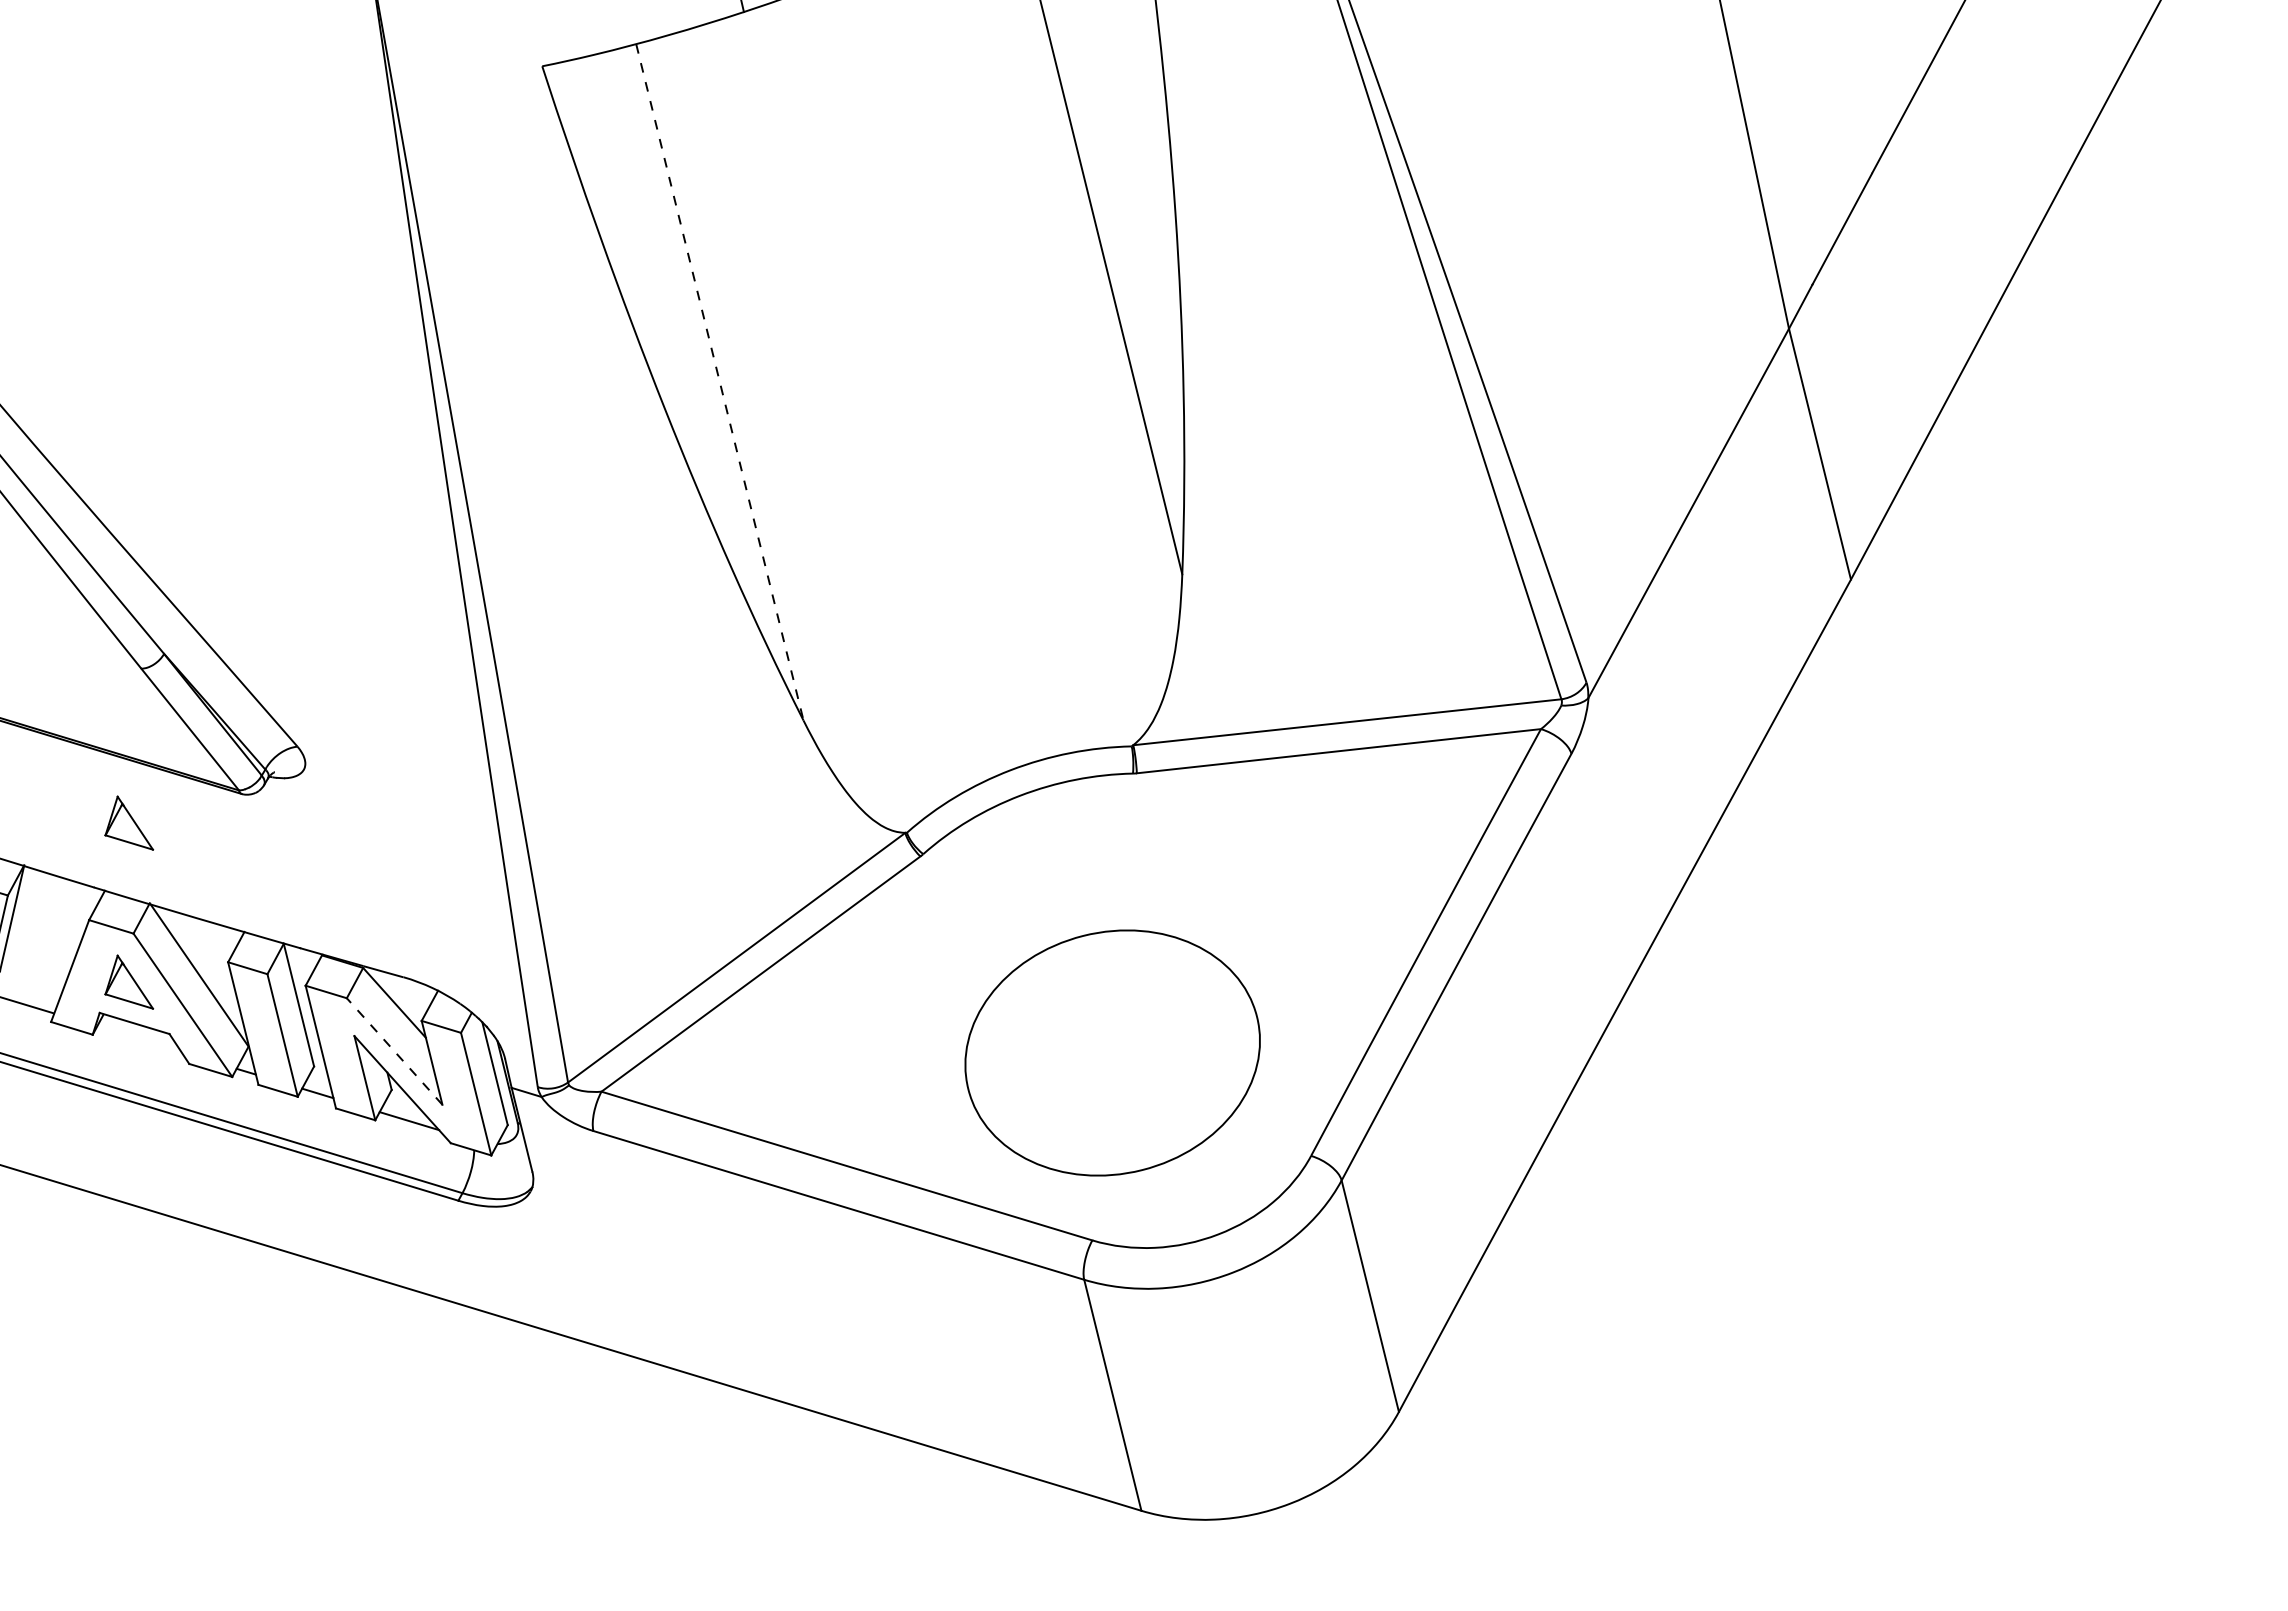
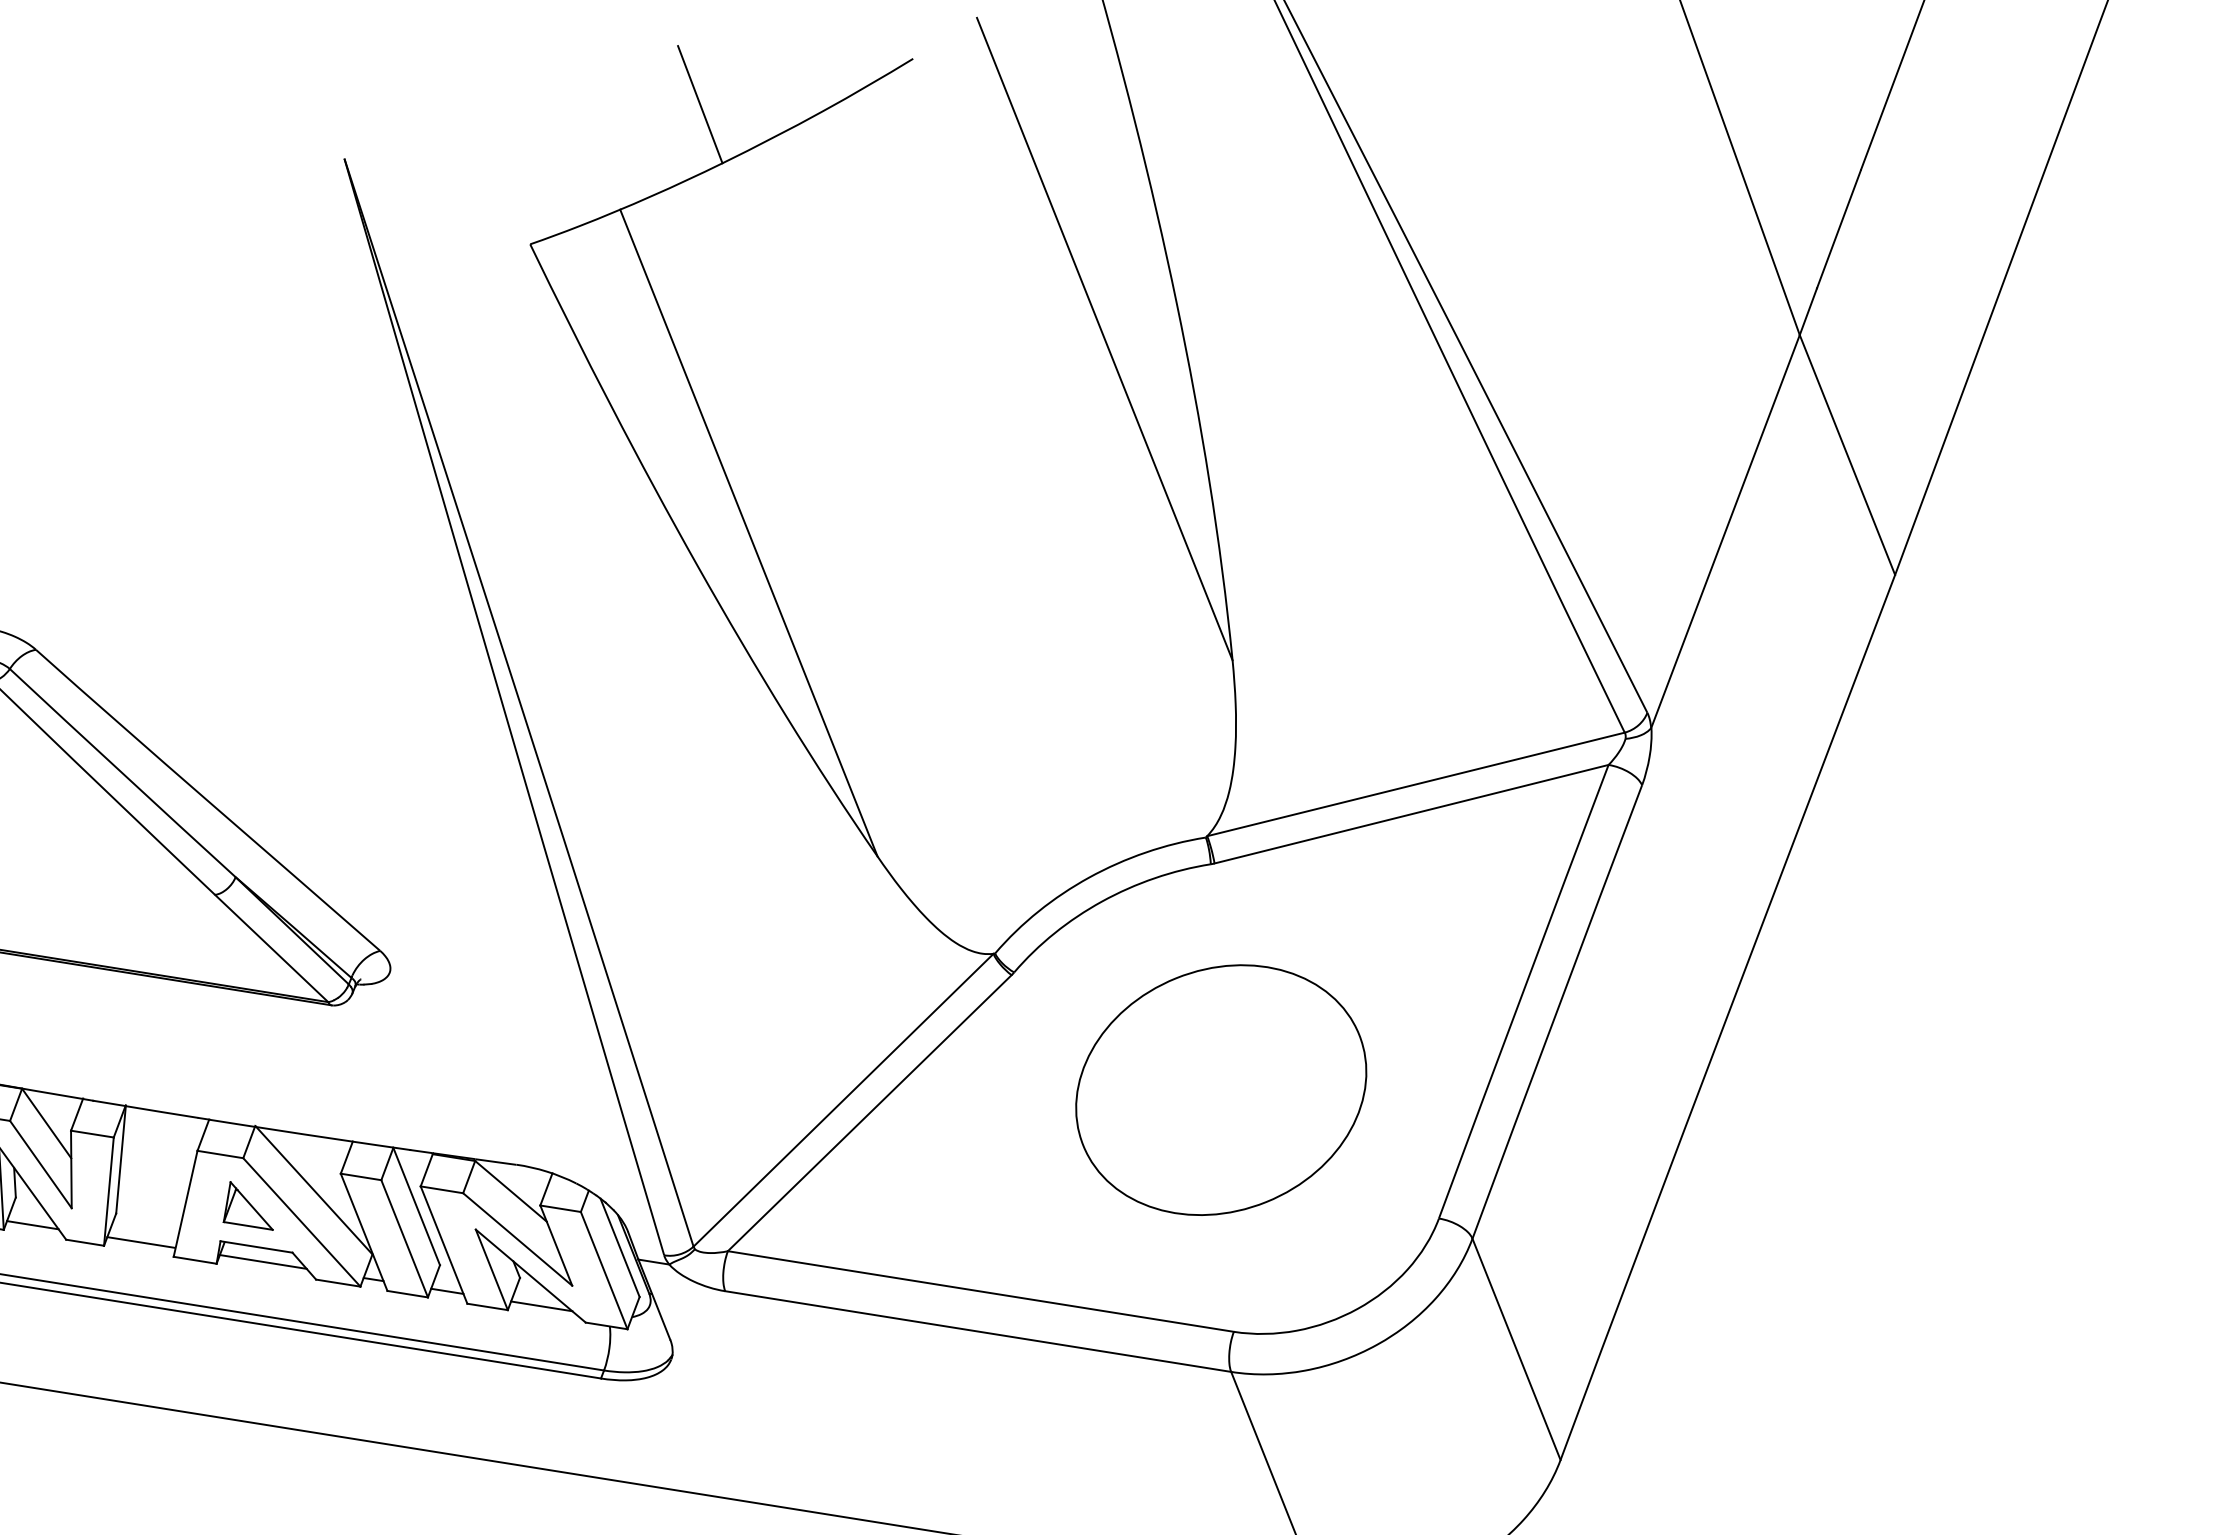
line: (720, 382) -> (749, 533), dashed -> solid
part: (129, 822) -> (224, 1048), removed
line: (139, 1039) -> (263, 1262), added
line: (394, 1051) -> (517, 1239), dashed -> solid
part: (1112, 1052) -> (1221, 1089), moved

